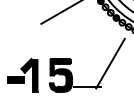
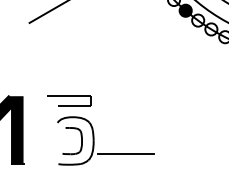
line: (110, 63) -> (173, 105), removed
fill: (60, 75) -> (69, 130), removed

